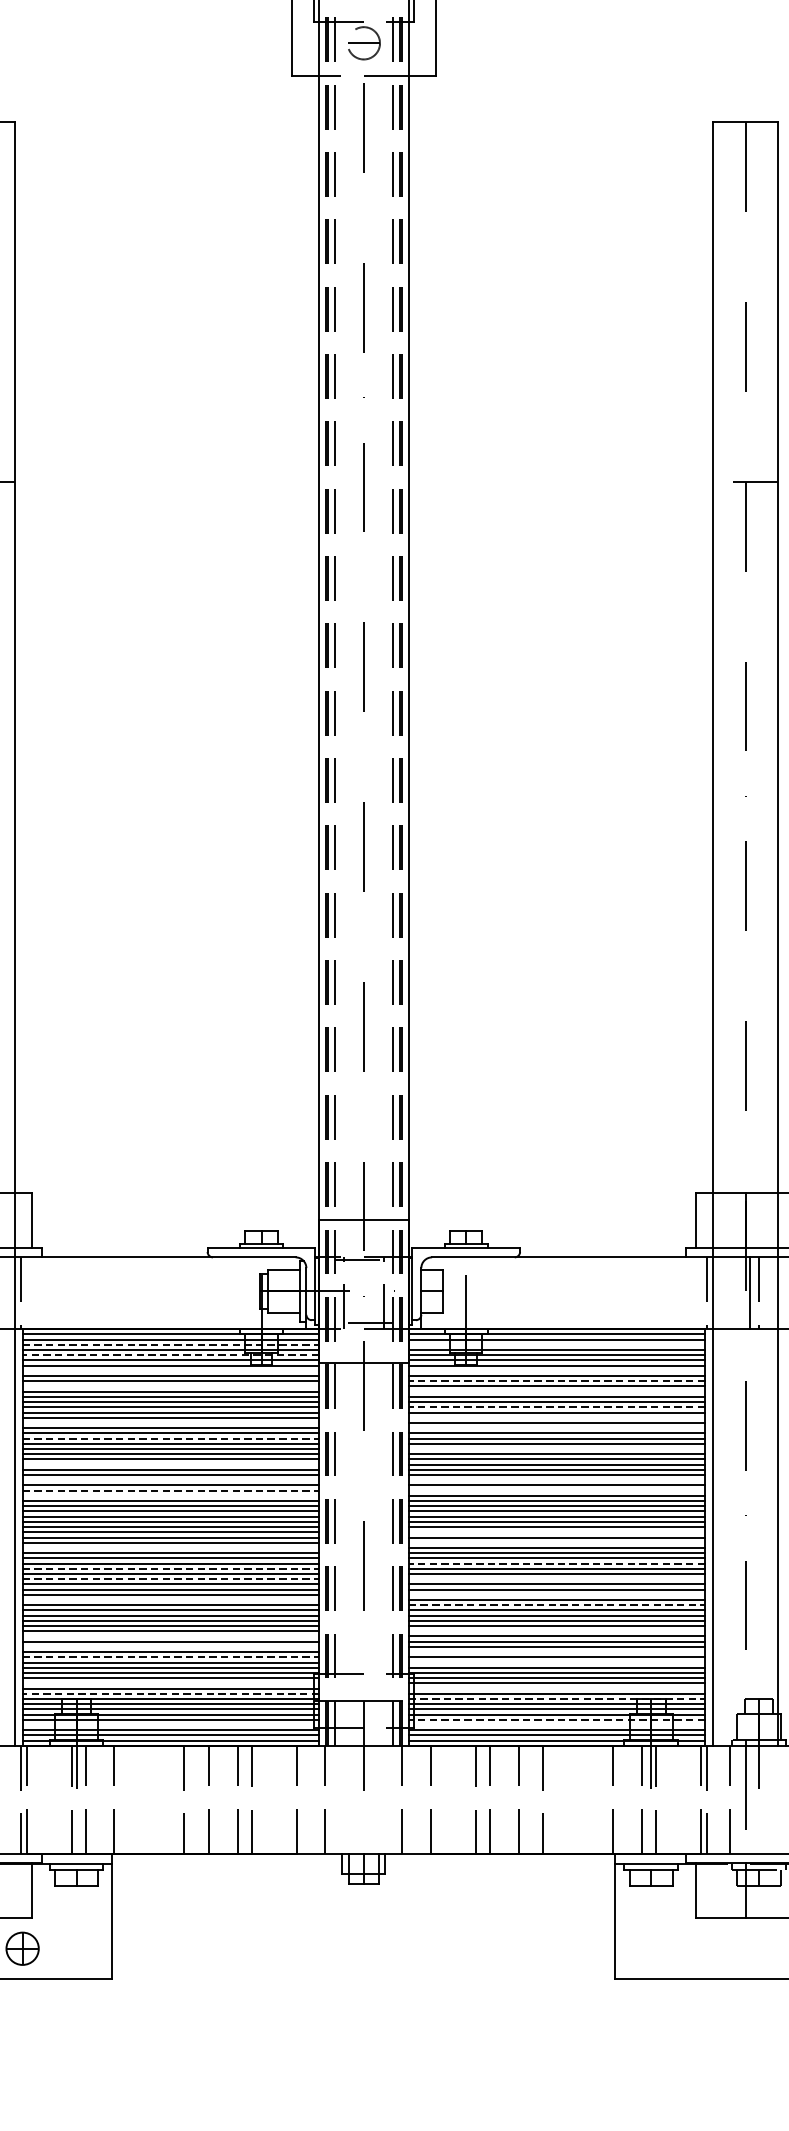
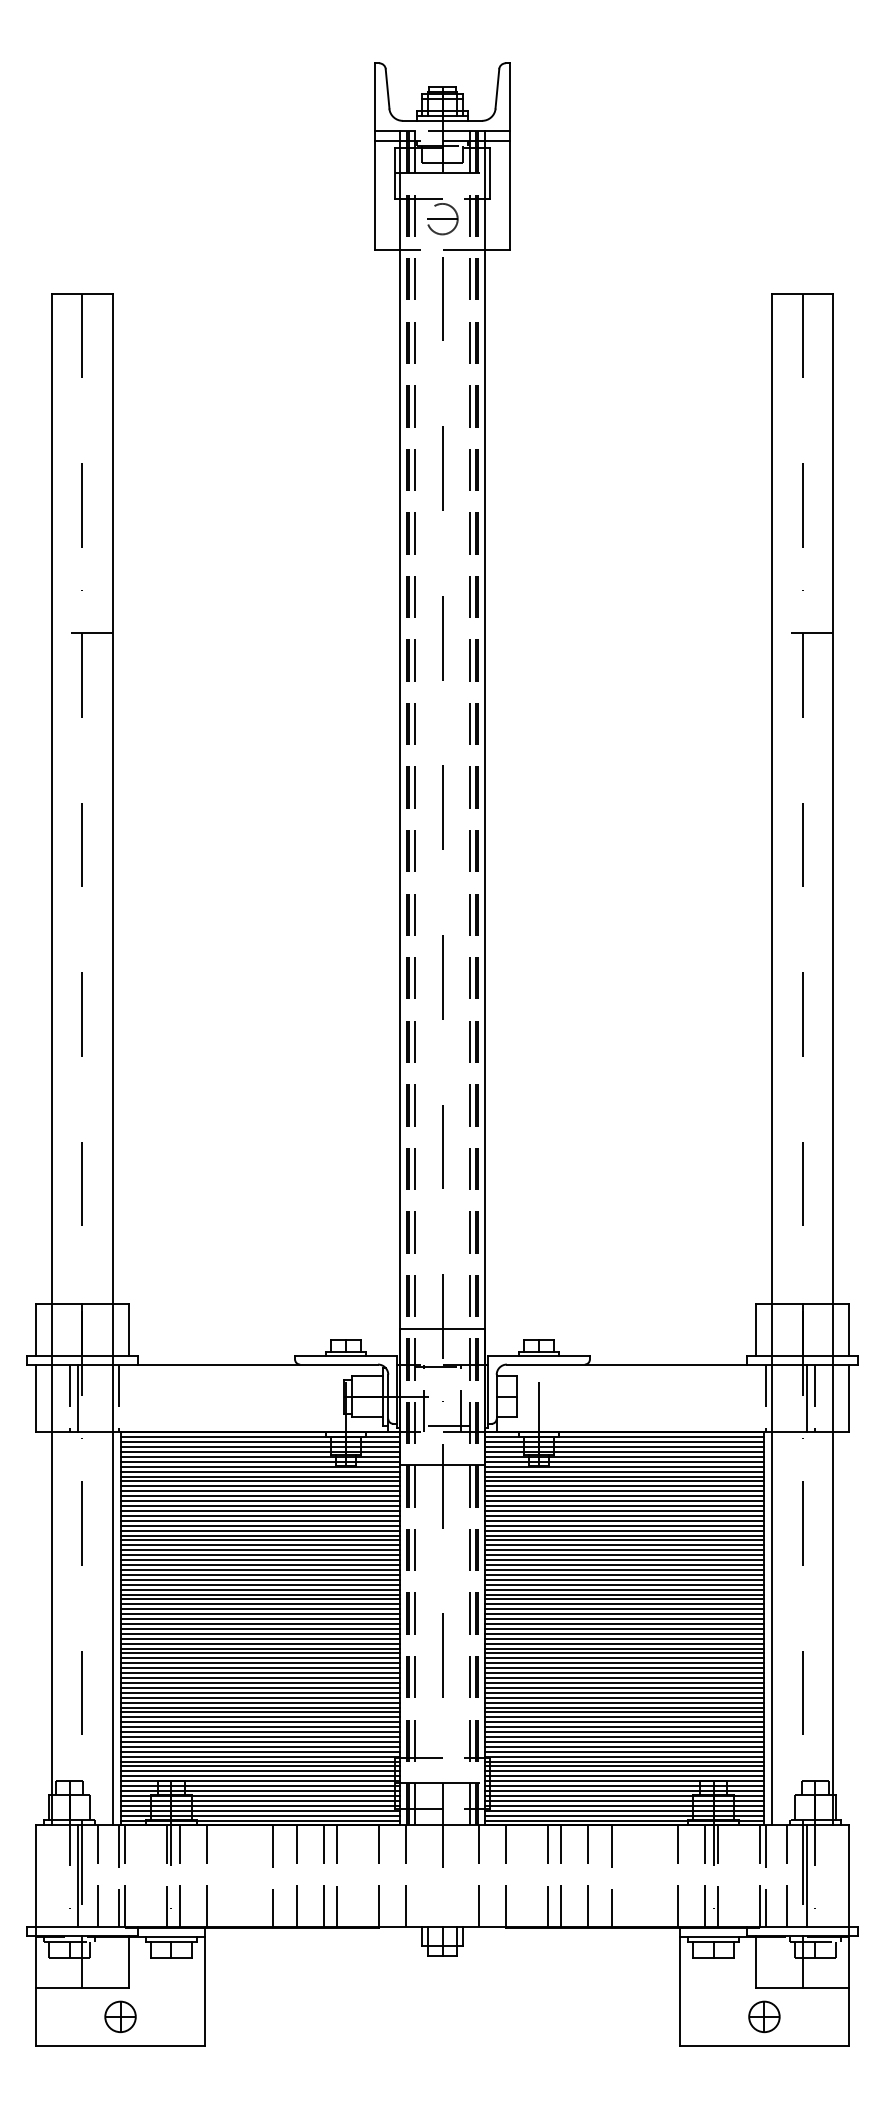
line: (170, 1345) -> (260, 1447), dashed -> solid
line: (556, 1345) -> (624, 1447), added
line: (170, 1354) -> (260, 1456), dashed -> solid
line: (170, 1370) -> (260, 1471), added
line: (556, 1370) -> (624, 1471), added
line: (556, 1381) -> (624, 1481), dashed -> solid
line: (170, 1386) -> (260, 1486), added
line: (556, 1391) -> (624, 1491), added
line: (556, 1407) -> (624, 1506), dashed -> solid
line: (556, 1417) -> (624, 1515), added
line: (170, 1422) -> (260, 1520), added
line: (556, 1427) -> (624, 1525), added
line: (170, 1438) -> (260, 1535), dashed -> solid
line: (556, 1449) -> (624, 1545), added
line: (170, 1465) -> (260, 1560), added
line: (170, 1479) -> (260, 1574), added
line: (556, 1479) -> (624, 1574), added
line: (170, 1490) -> (260, 1584), dashed -> solid
line: (556, 1490) -> (624, 1584), added
line: (170, 1495) -> (260, 1589), added
line: (556, 1531) -> (624, 1623), added
line: (556, 1542) -> (624, 1633), added
line: (170, 1547) -> (260, 1638), added
line: (556, 1563) -> (624, 1653), dashed -> solid
line: (170, 1568) -> (260, 1658), dashed -> solid
line: (170, 1579) -> (260, 1668), dashed -> solid
line: (556, 1579) -> (624, 1668), added
line: (556, 1594) -> (624, 1682), added
line: (170, 1599) -> (260, 1687), added
line: (556, 1604) -> (624, 1692), dashed -> solid
line: (556, 1631) -> (624, 1717), added
line: (170, 1636) -> (260, 1722), added
line: (170, 1647) -> (260, 1732), added
line: (556, 1652) -> (624, 1737), added
line: (170, 1656) -> (260, 1741), dashed -> solid
line: (556, 1662) -> (624, 1746), added
line: (170, 1683) -> (260, 1766), added
line: (556, 1688) -> (624, 1771), added
line: (170, 1693) -> (260, 1776), dashed -> solid
line: (556, 1699) -> (624, 1781), dashed -> solid
line: (556, 1719) -> (624, 1800), dashed -> solid
line: (170, 1724) -> (260, 1805), added
line: (556, 1724) -> (624, 1805), added
line: (749, 1799) -> (806, 1876), added
part: (705, 1948) -> (764, 2016), added

